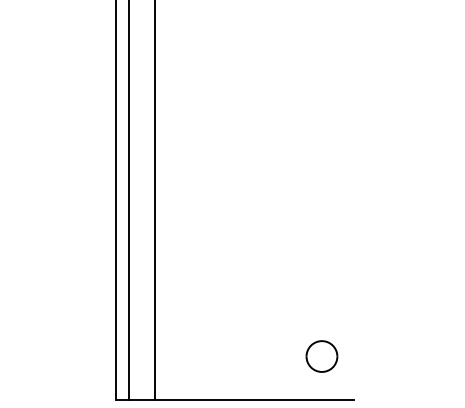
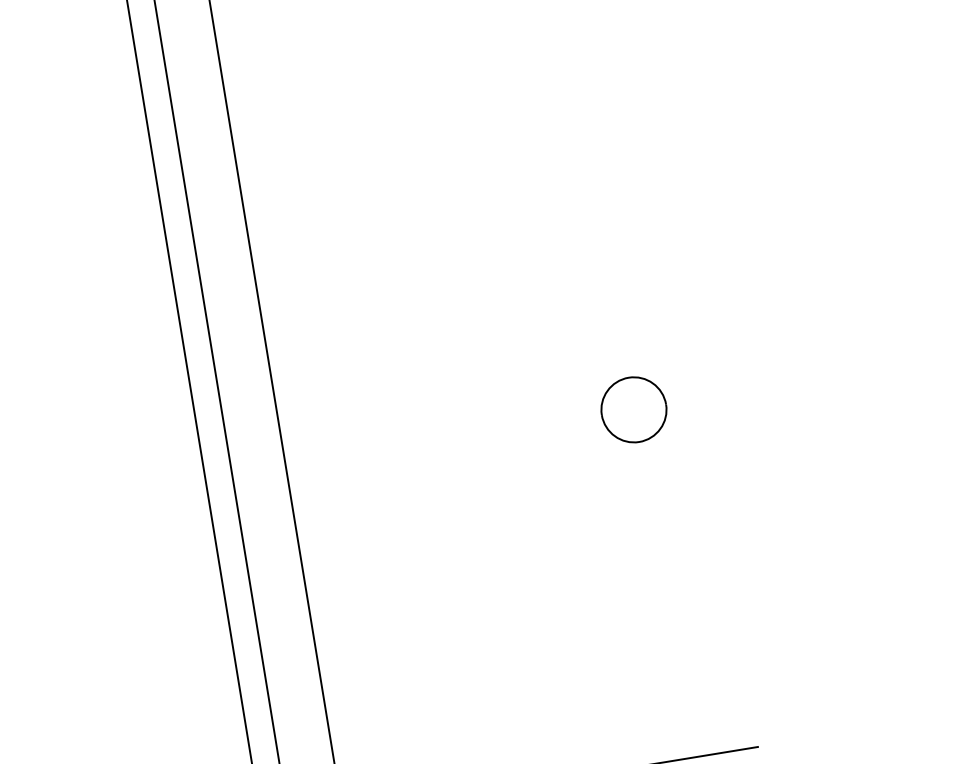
part: (321, 356) -> (633, 409), moved

